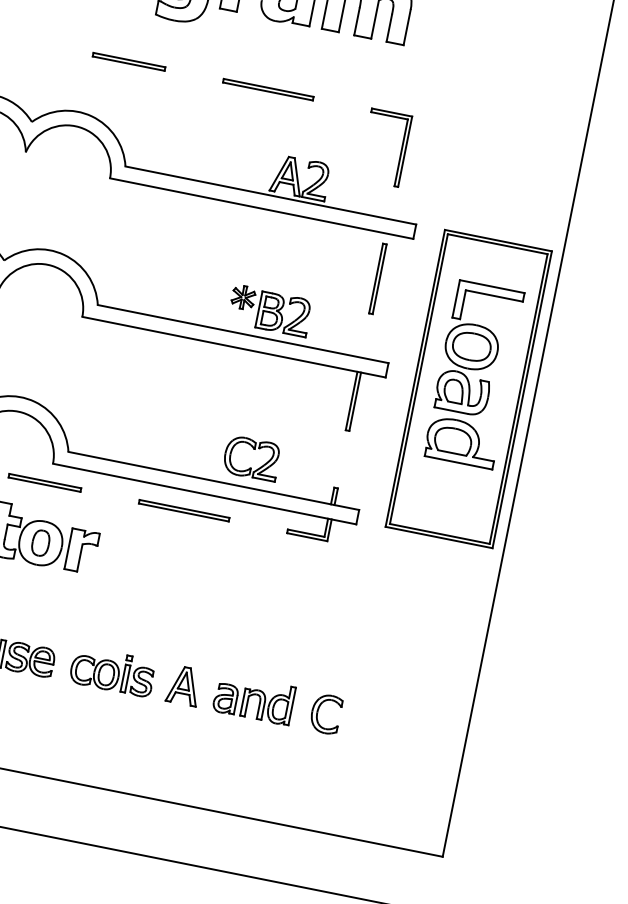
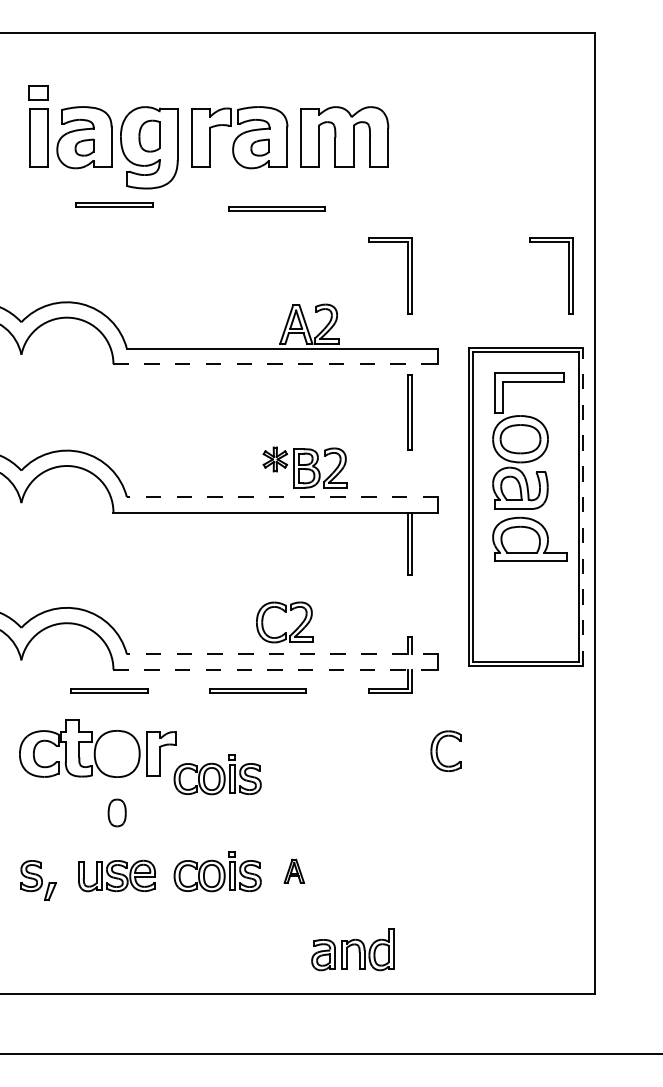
part: (129, 61) -> (114, 204), moved
part: (267, 88) -> (276, 208), moved
part: (551, 180) -> (568, 275), added
line: (262, 209) -> (276, 364), solid -> dashed
line: (243, 334) -> (282, 497), solid -> dashed
part: (475, 373) -> (529, 466), moved
line: (522, 399) -> (583, 507), solid -> dashed
part: (253, 449) -> (284, 612), moved
line: (213, 481) -> (282, 654), solid -> dashed
line: (205, 493) -> (276, 669), solid -> dashed
part: (40, 542) -> (116, 812), moved
part: (130, 581) -> (217, 774), added
part: (184, 686) -> (294, 871), size x0.6
part: (253, 698) -> (352, 949), moved
part: (318, 711) -> (437, 750), moved

